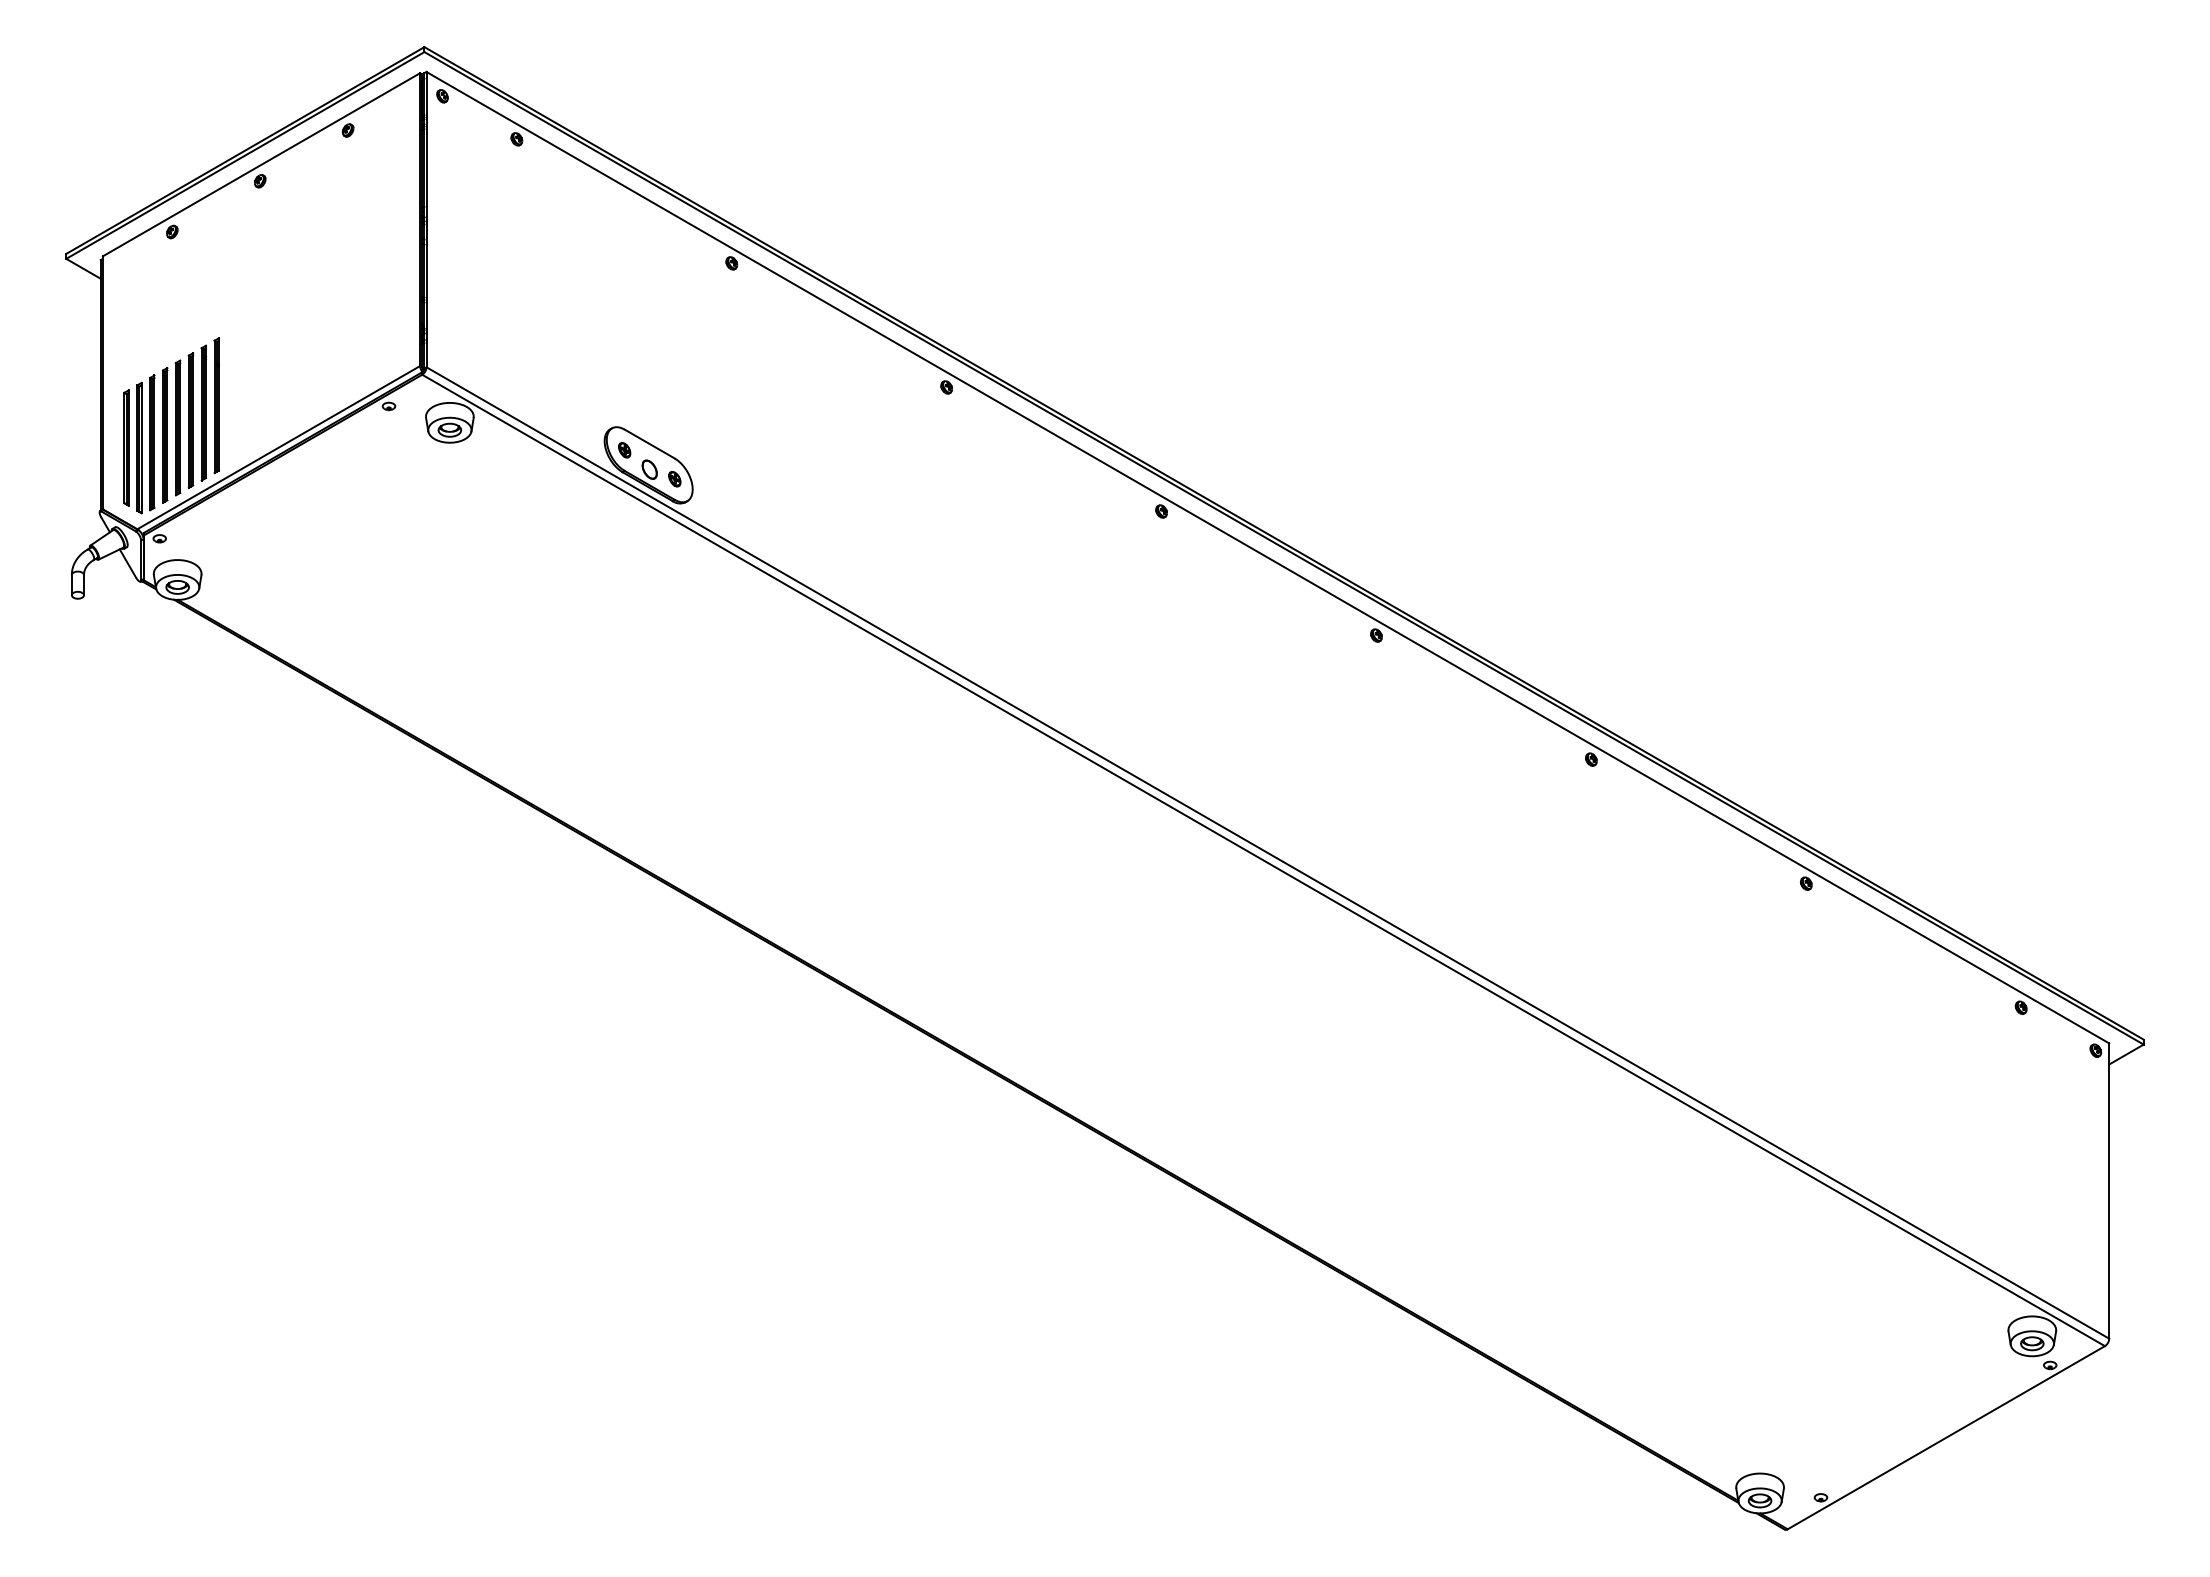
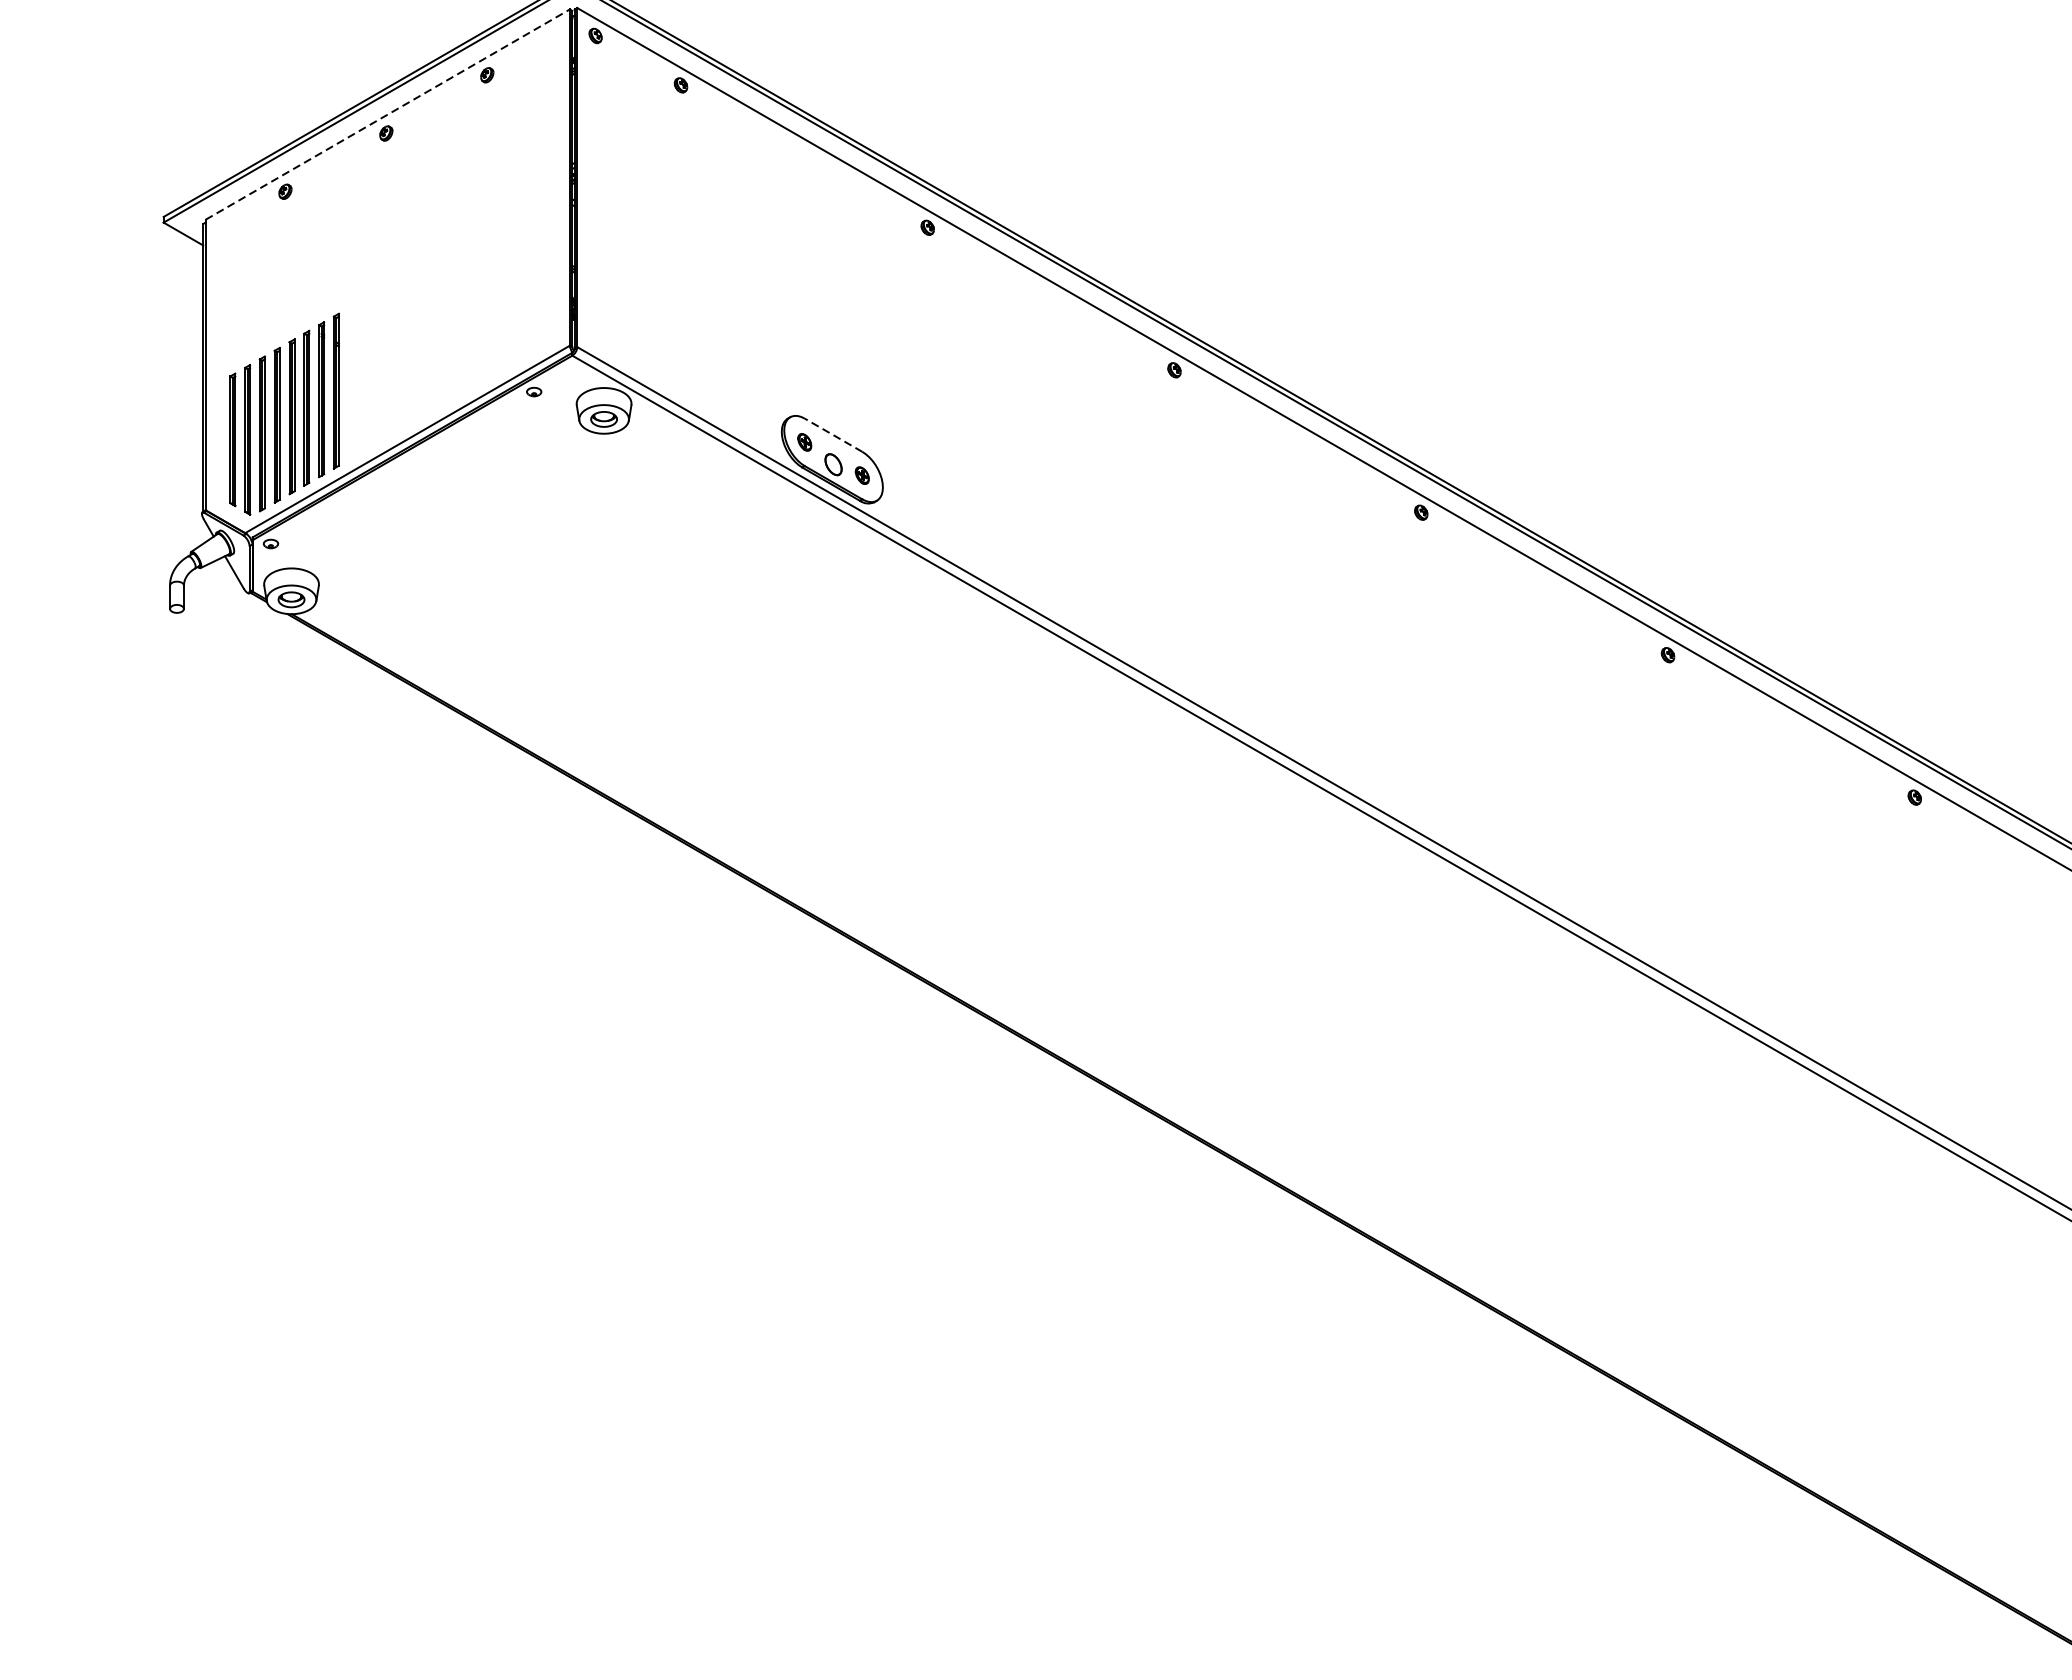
line: (261, 164) -> (387, 114), solid -> dashed
line: (649, 444) -> (833, 435), solid -> dashed

